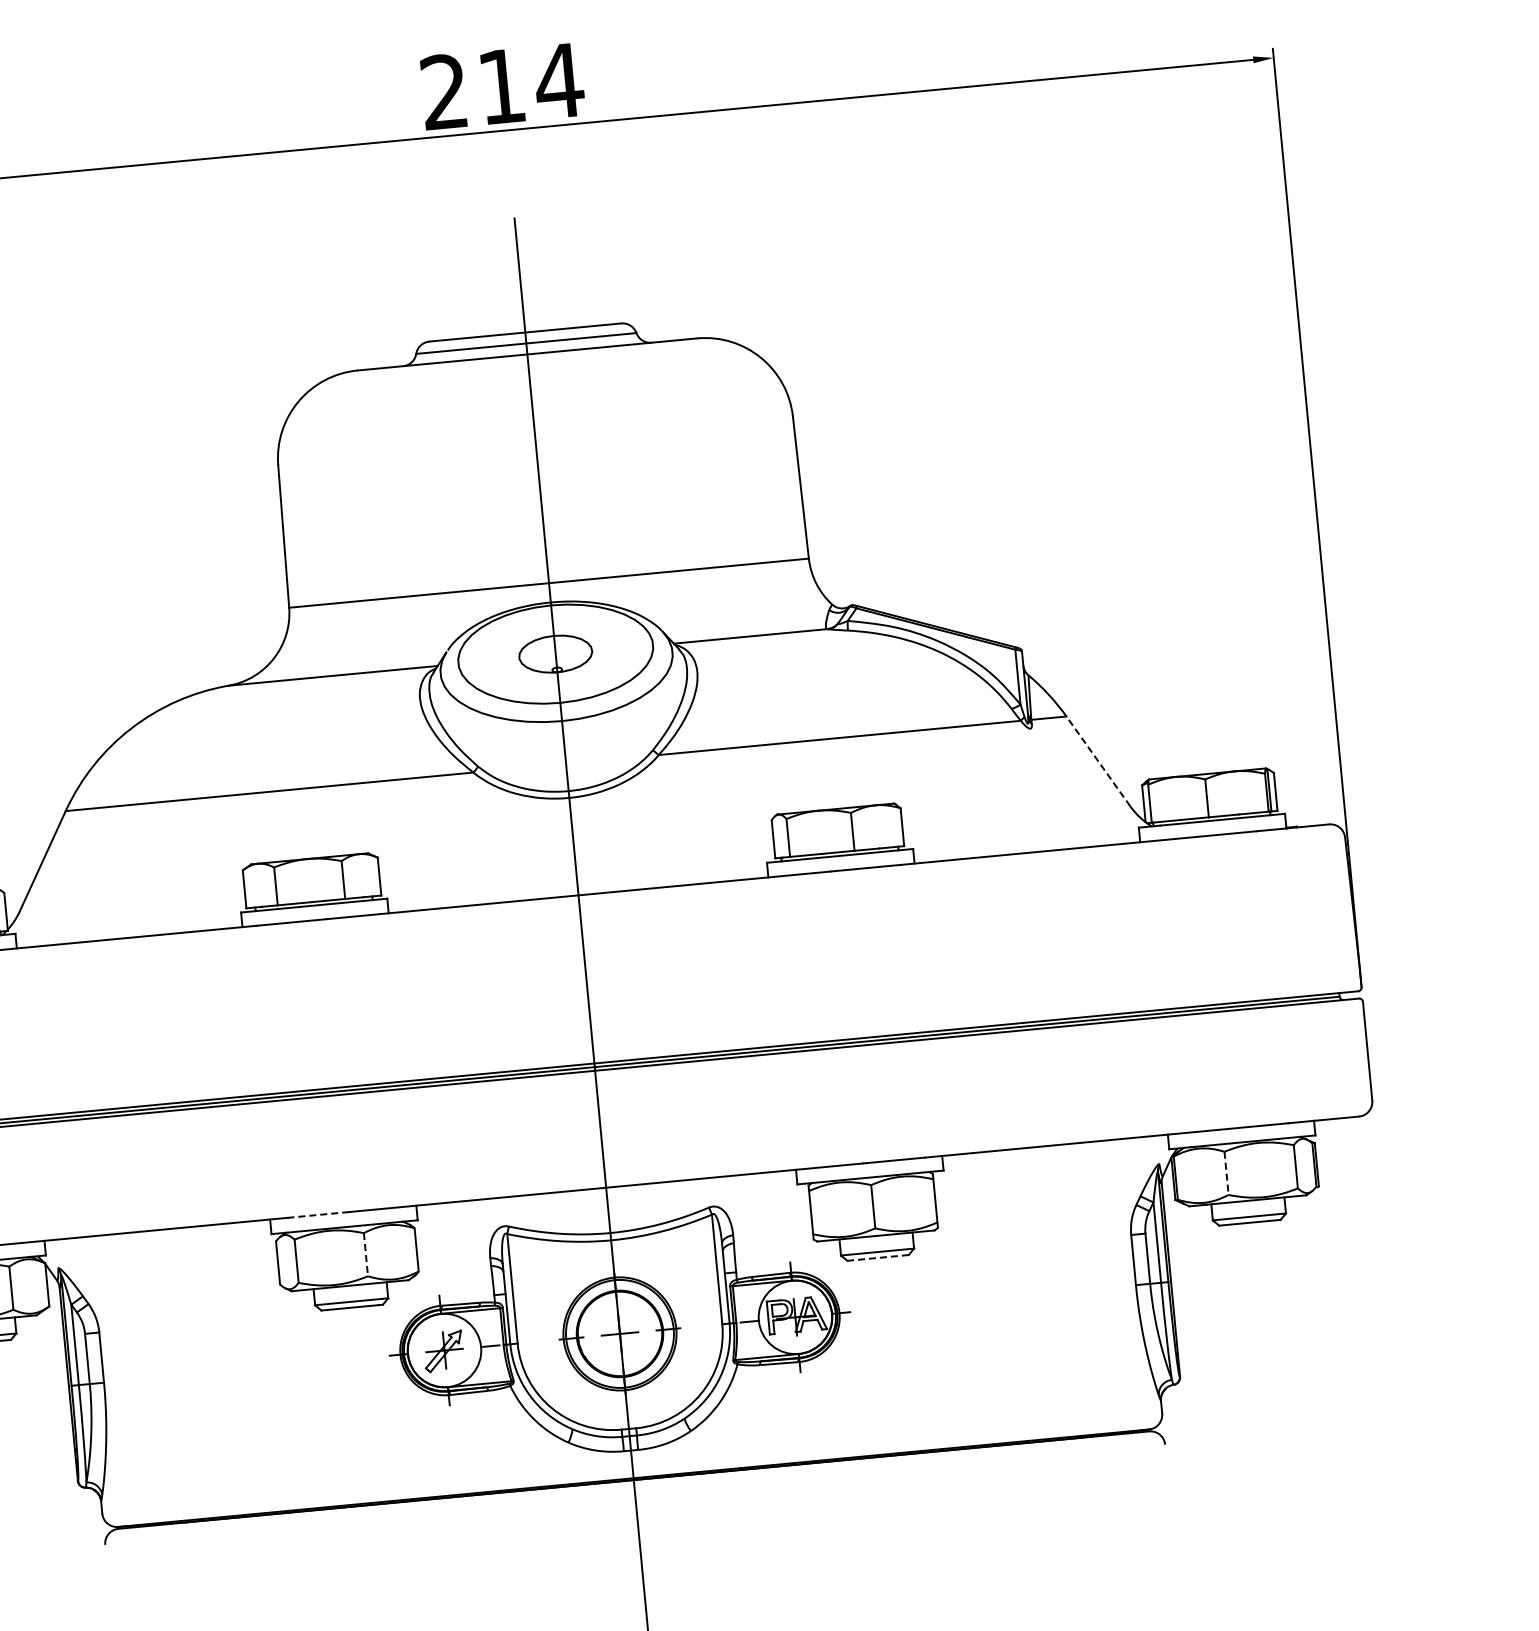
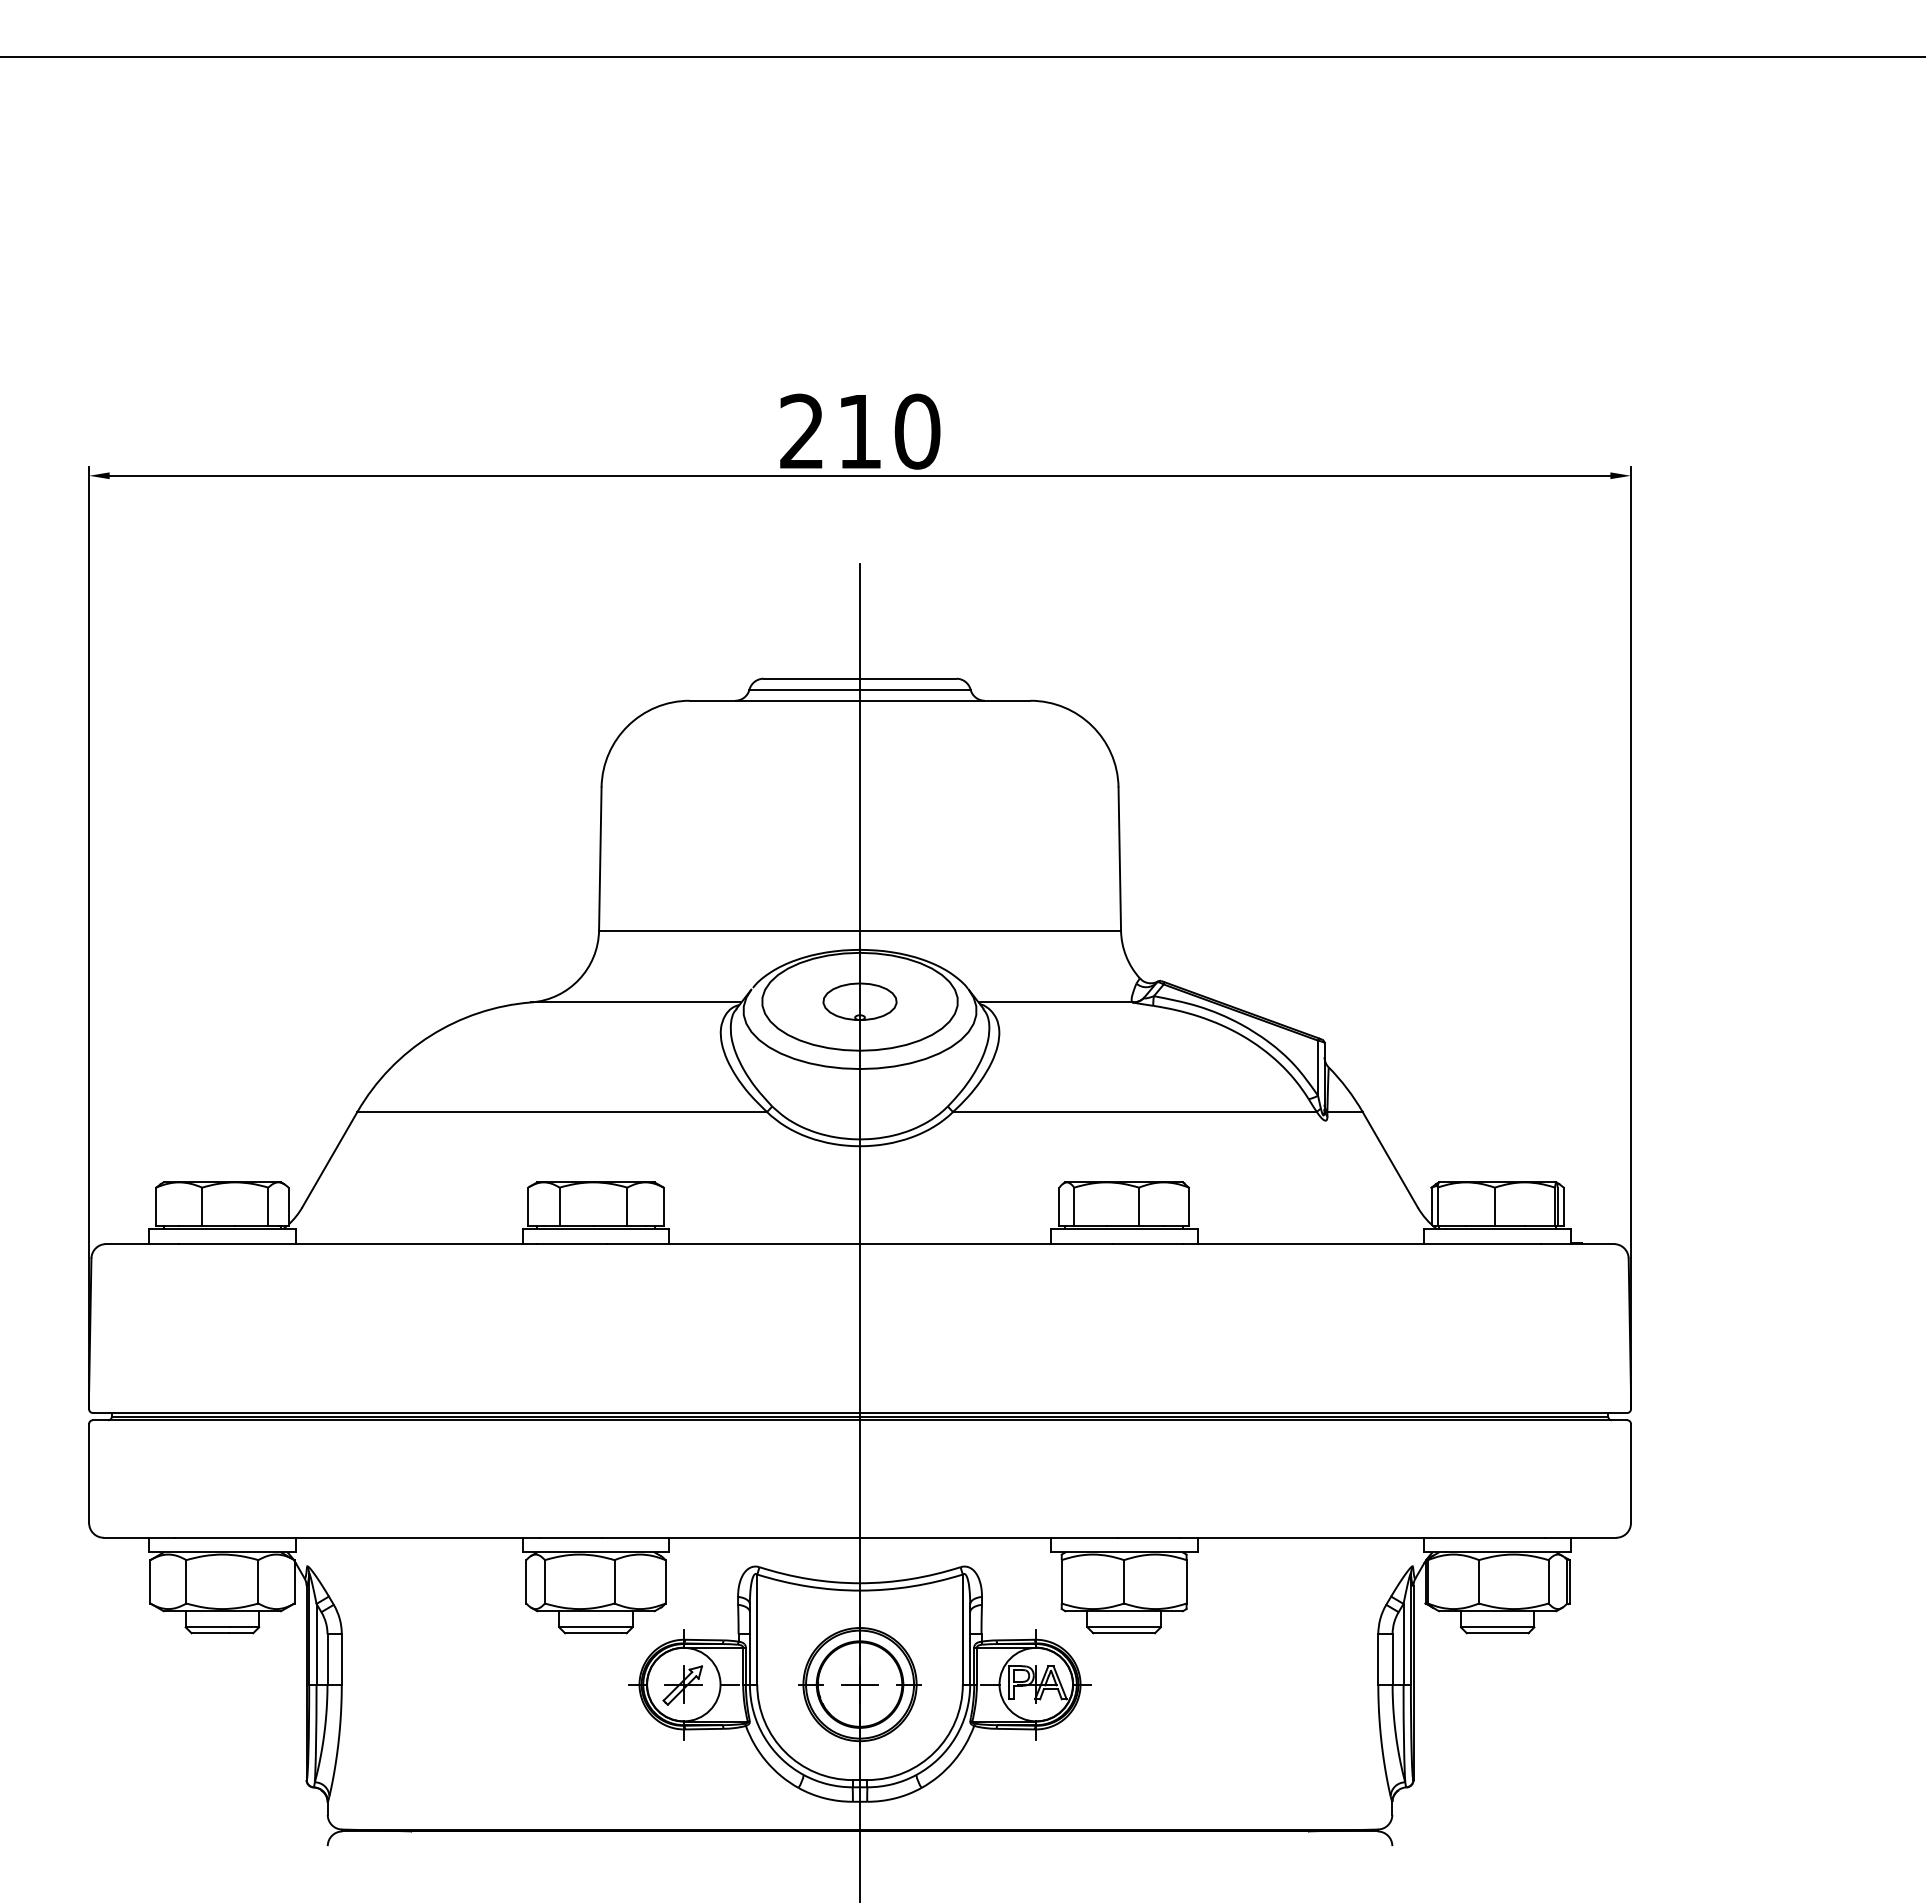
text: (559, 80) -> (917, 431), 214 -> 210
line: (1097, 761) -> (1389, 1159), dashed -> solid
line: (1226, 1172) -> (1479, 1581), dashed -> solid
line: (317, 1214) -> (570, 1537), dashed -> solid
line: (365, 1254) -> (614, 1581), dashed -> solid
line: (878, 1258) -> (1124, 1633), dashed -> solid

